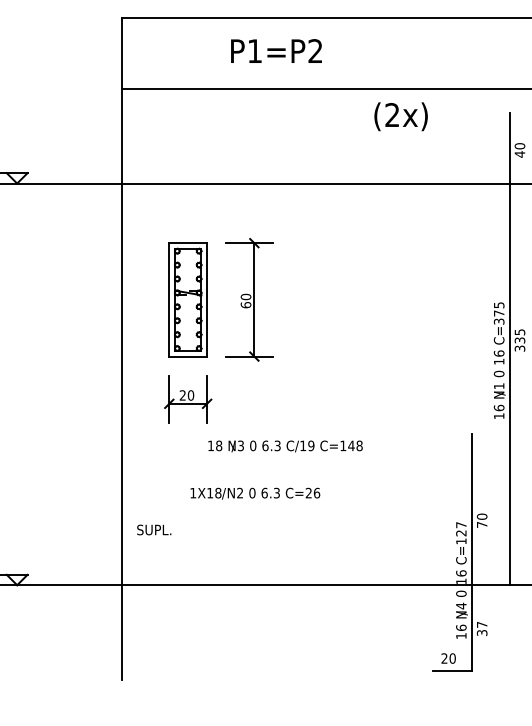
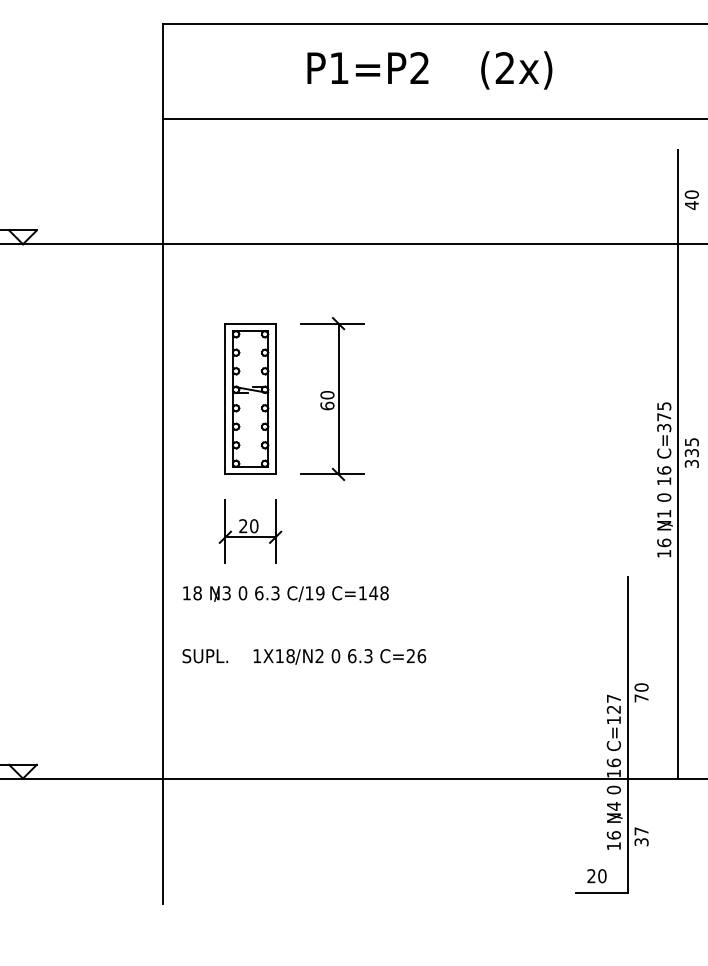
text: (400, 116) -> (516, 70), moved
text: (285, 446) -> (285, 593), moved
text: (154, 530) -> (205, 656), moved

